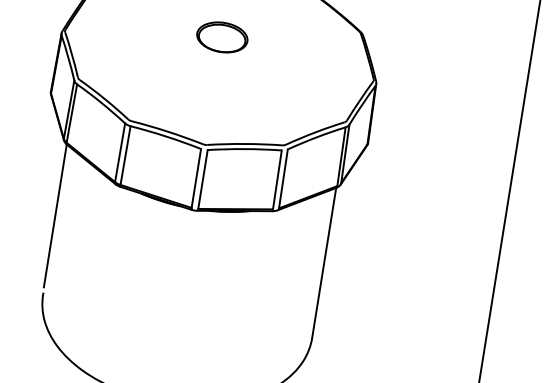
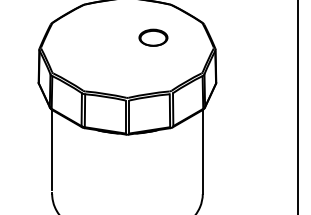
part: (222, 36) -> (153, 37), moved

